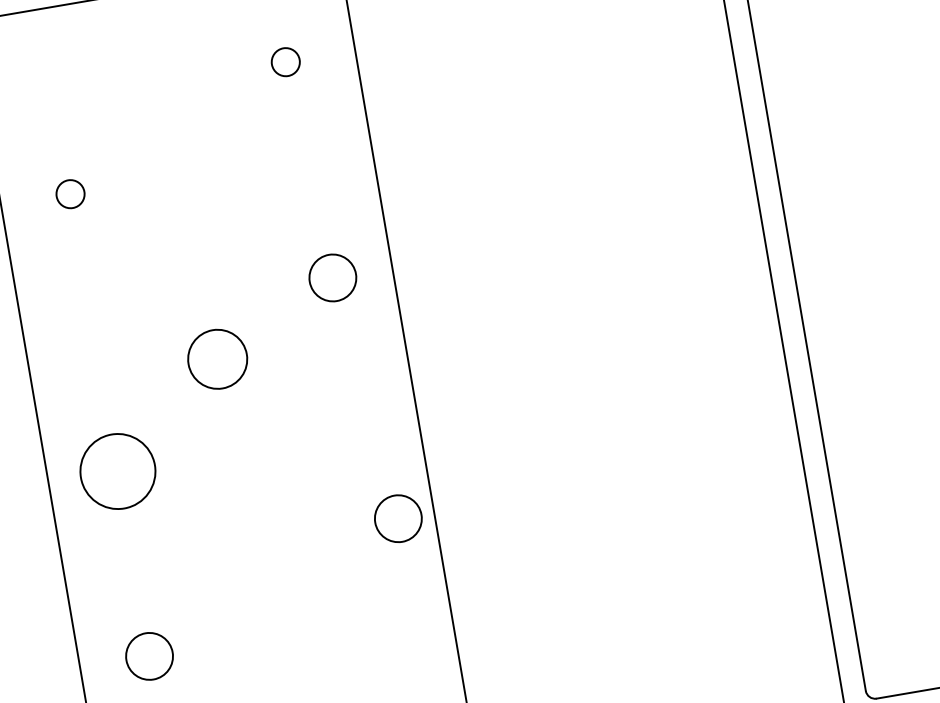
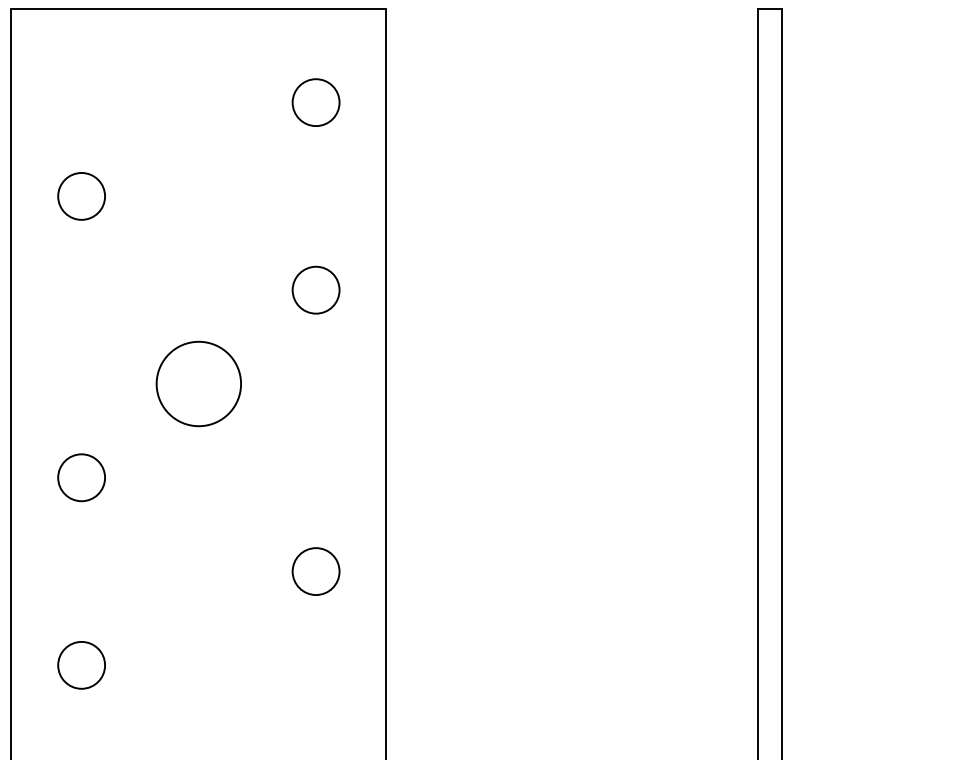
circle: (285, 62) -> (315, 102), size x1.67
circle: (70, 193) -> (81, 195), size x1.67
circle: (332, 277) -> (315, 289), moved
circle: (217, 358) -> (198, 383), size x1.43
circle: (117, 471) -> (81, 477), size x0.62
circle: (397, 518) -> (315, 571), moved

